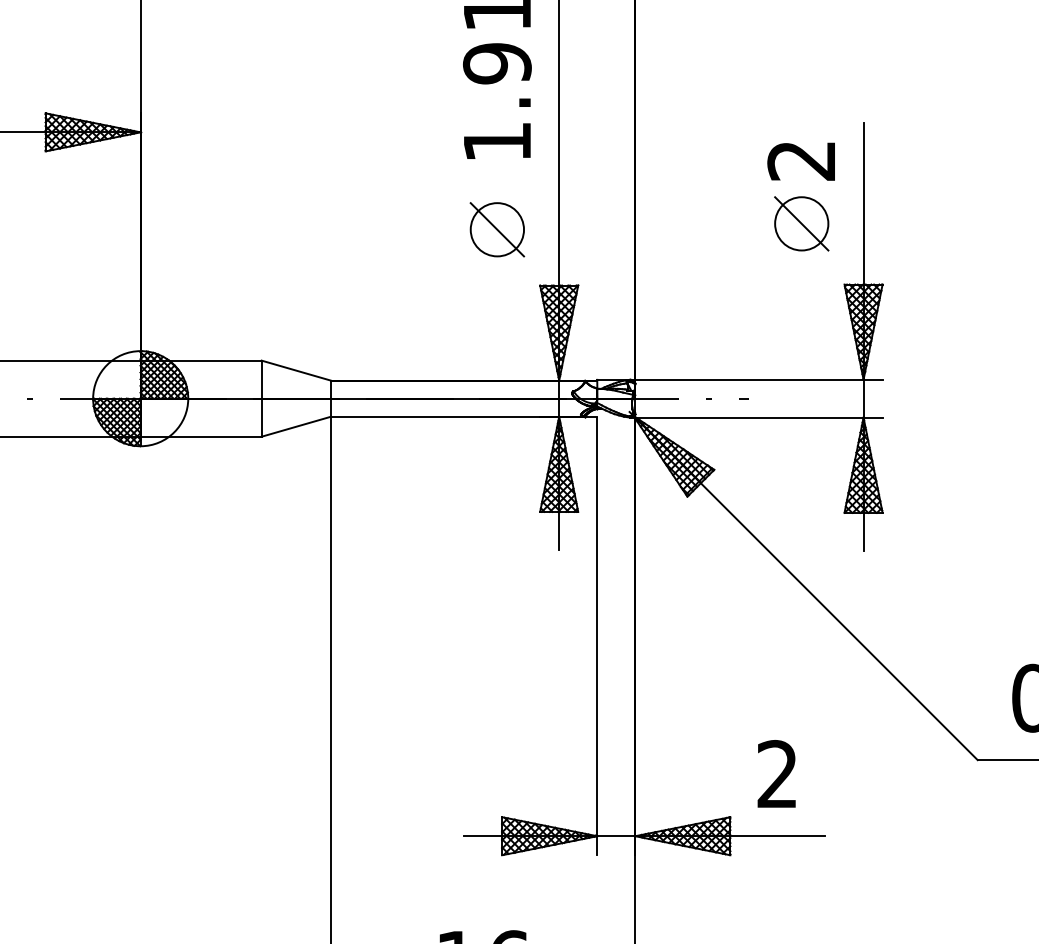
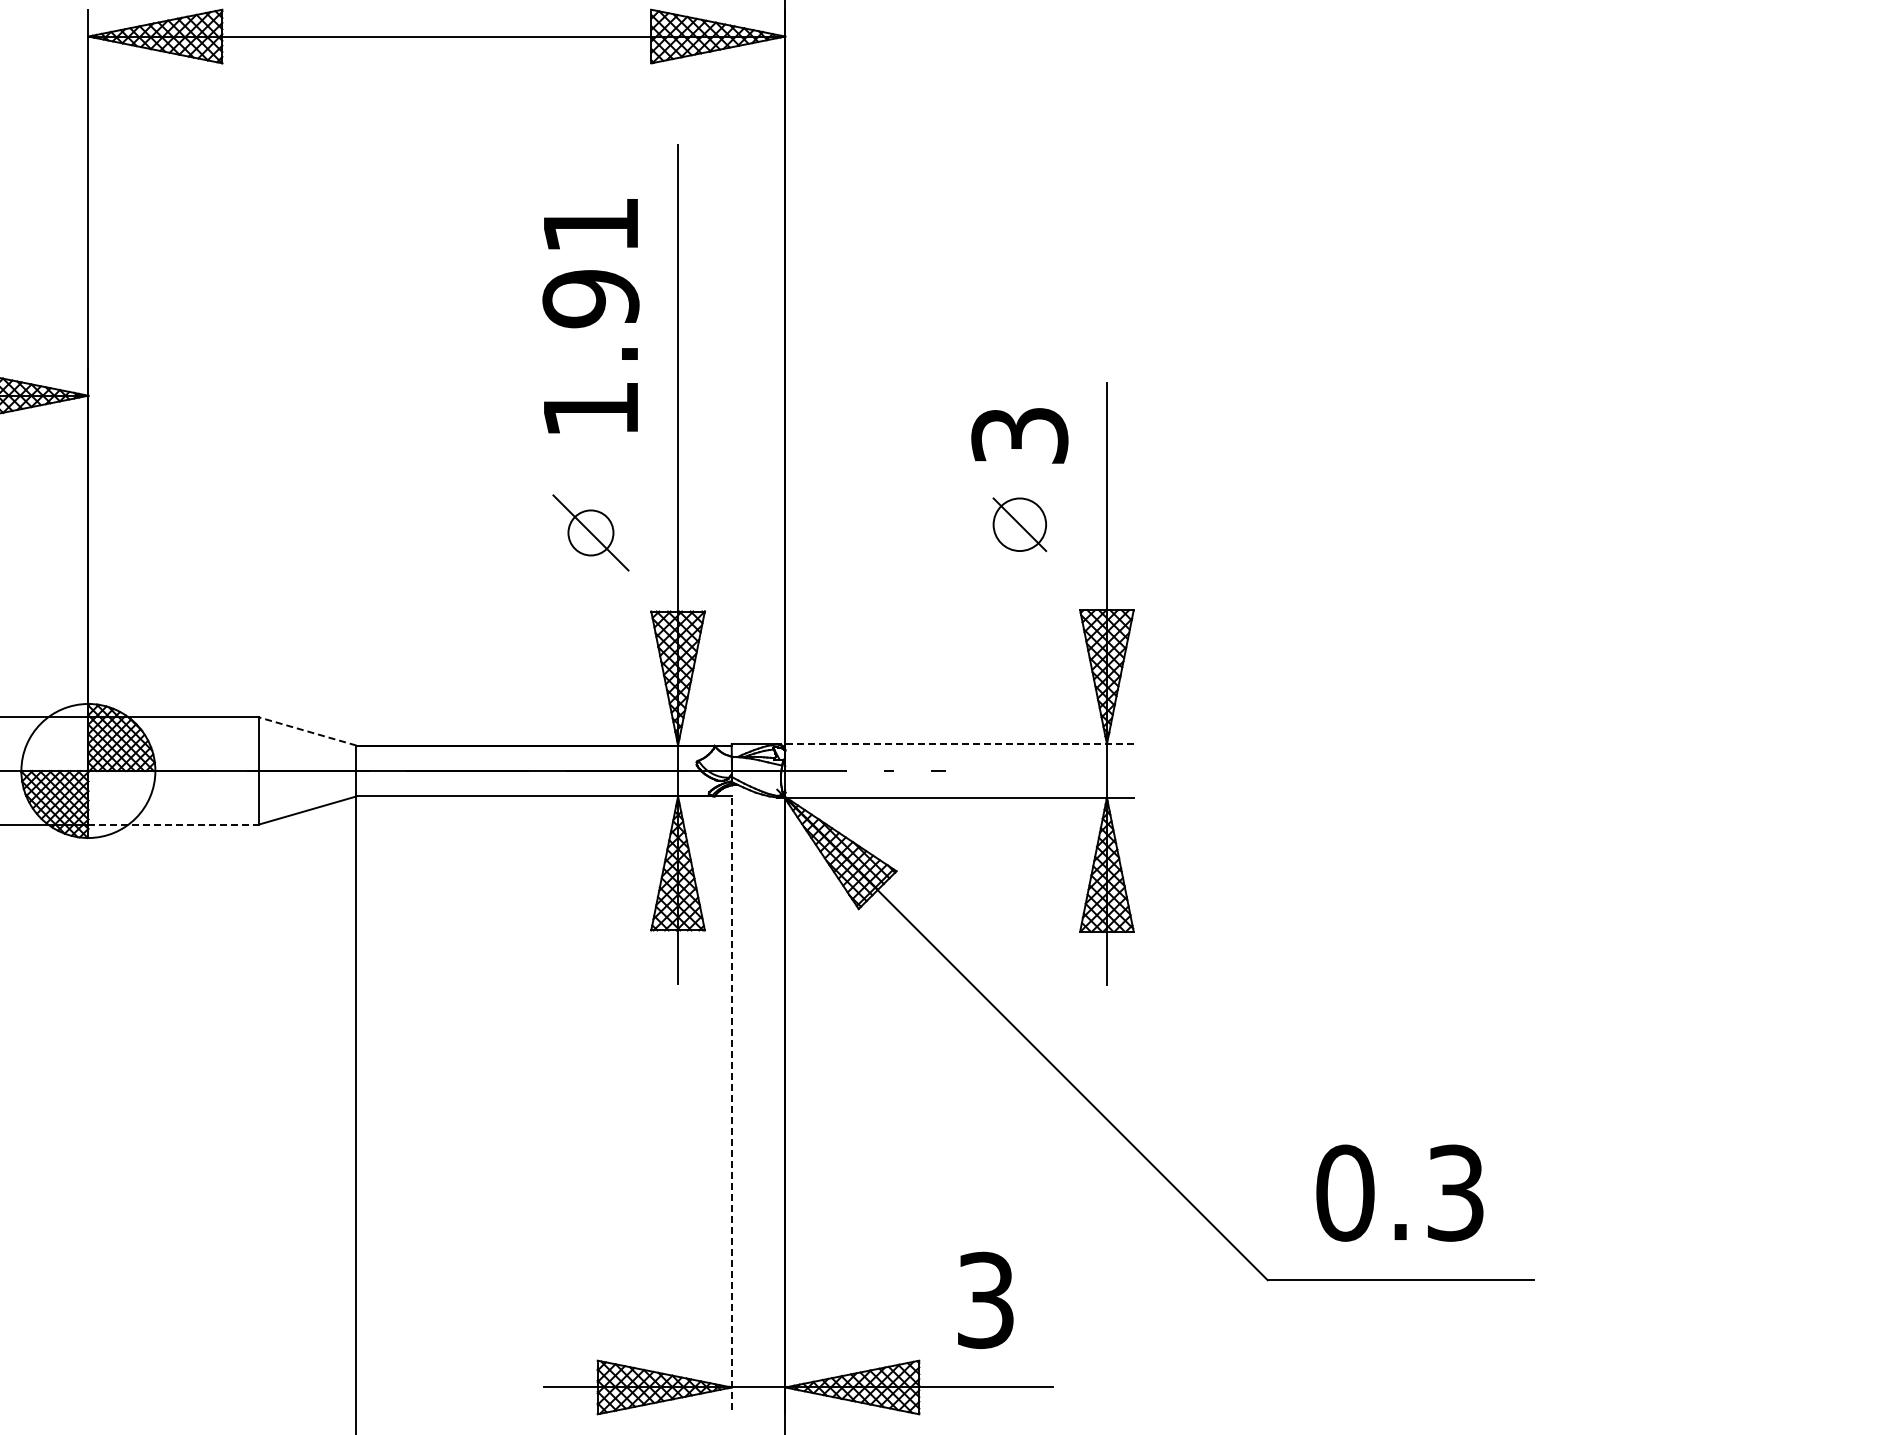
text: (801, 160) -> (1019, 435), 2 -> 3
part: (801, 223) -> (1019, 524), size x0.7
circle: (497, 229) -> (590, 532), size x0.6
line: (296, 370) -> (307, 731), solid -> dashed
line: (756, 379) -> (955, 744), solid -> dashed
line: (201, 436) -> (174, 824), solid -> dashed
line: (597, 636) -> (731, 1106), solid -> dashed
text: (777, 774) -> (985, 1300), 2 -> 3

